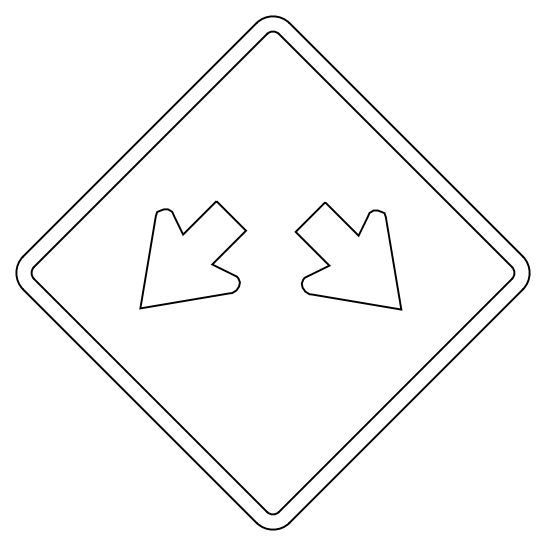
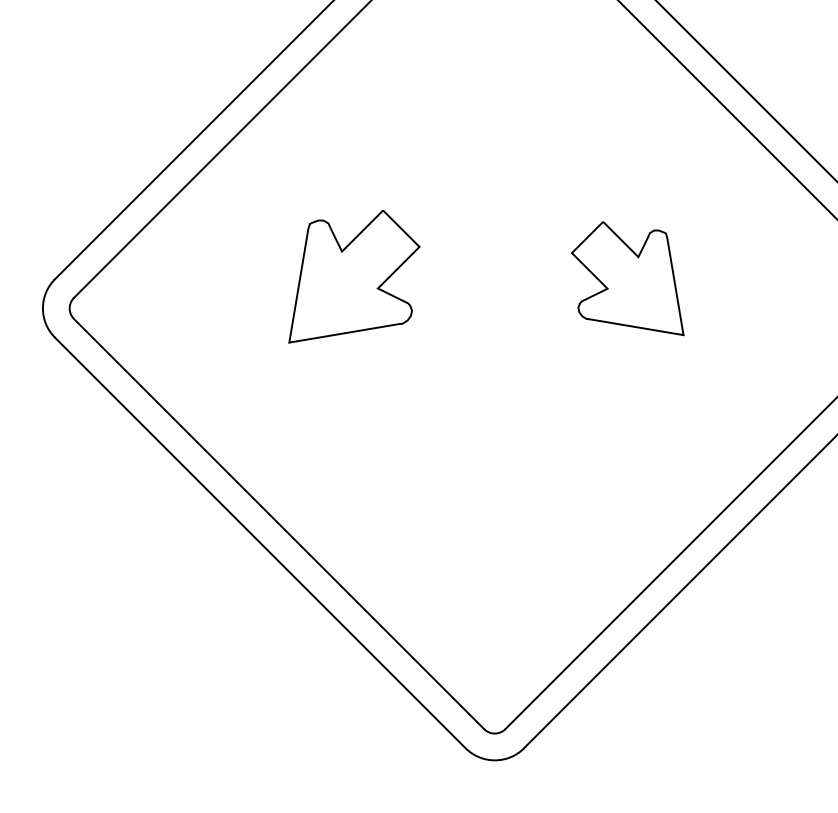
part: (193, 254) -> (354, 275), size x0.7
part: (348, 255) -> (627, 277), size x0.6

